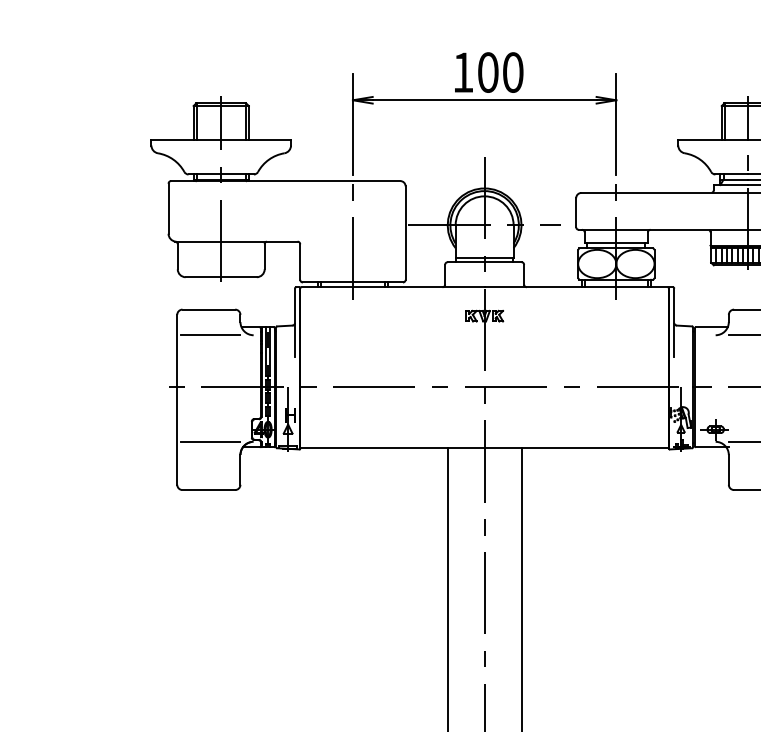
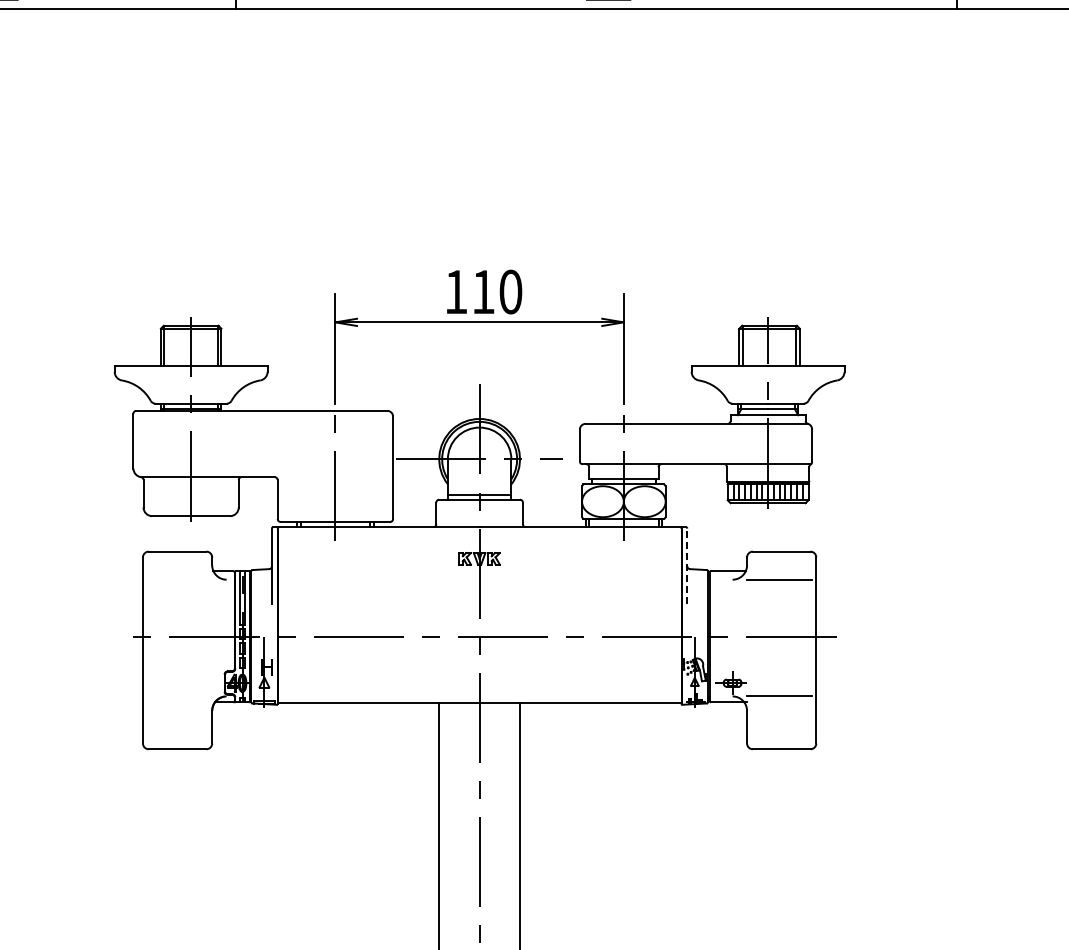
text: (488, 72) -> (483, 291), 100 -> 110
line: (674, 323) -> (687, 566), solid -> dashed
line: (210, 335) -> (179, 579), removed
line: (210, 441) -> (179, 696), removed

